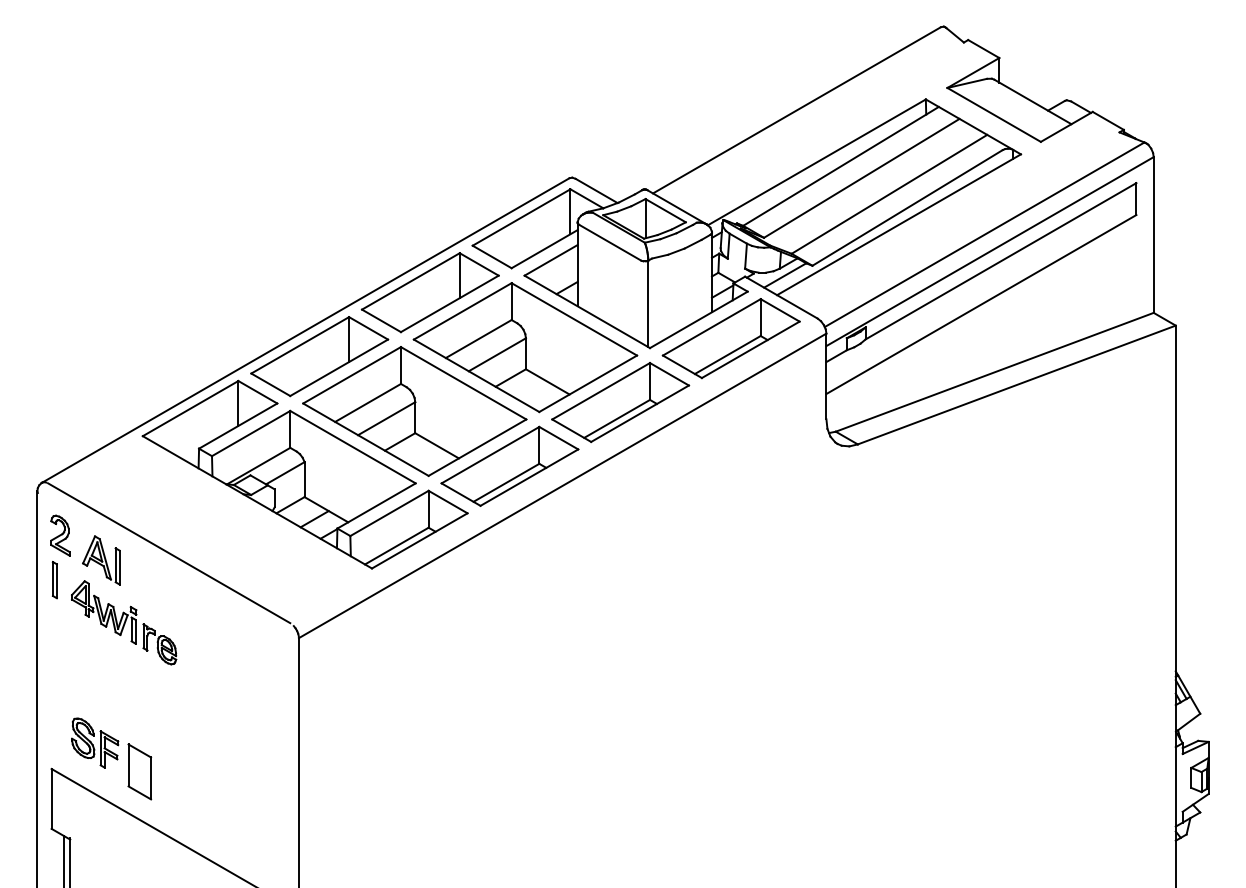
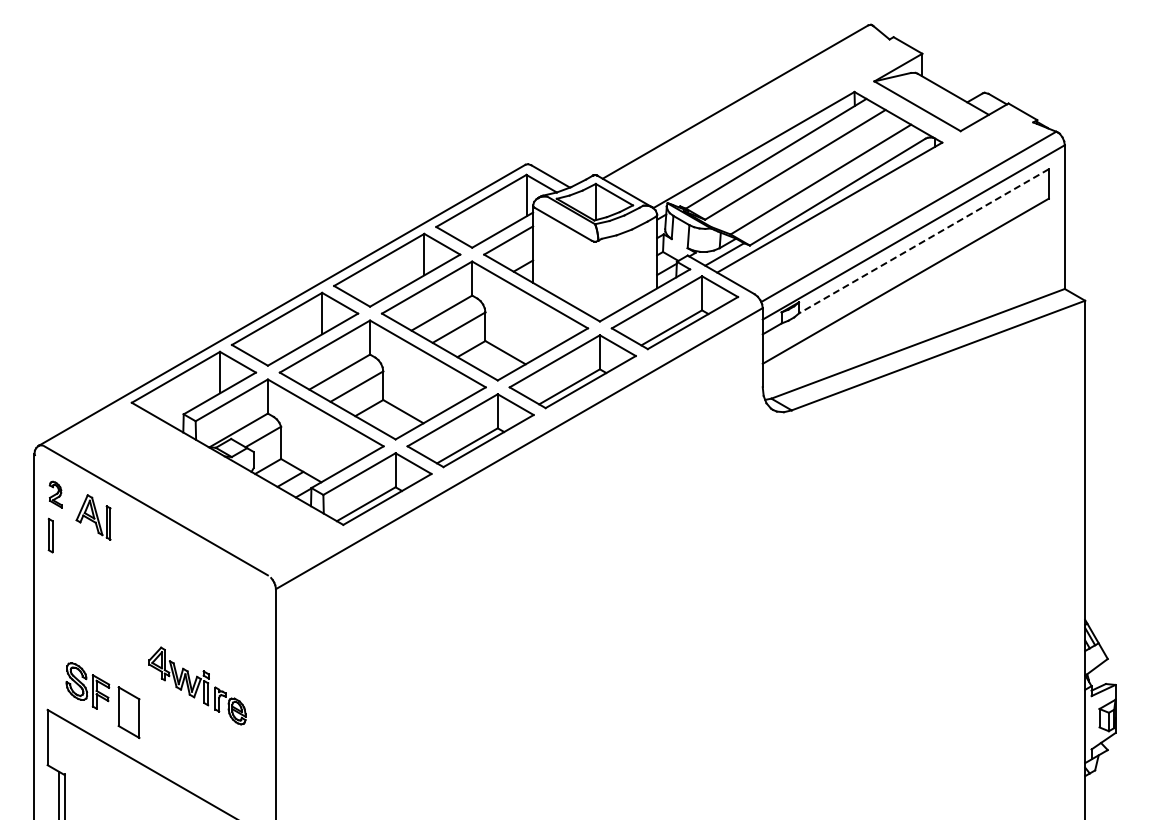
line: (1000, 261) -> (923, 241), solid -> dashed
line: (648, 303) -> (598, 280), removed
part: (60, 535) -> (55, 494), size x0.7
part: (124, 622) -> (197, 685), moved

